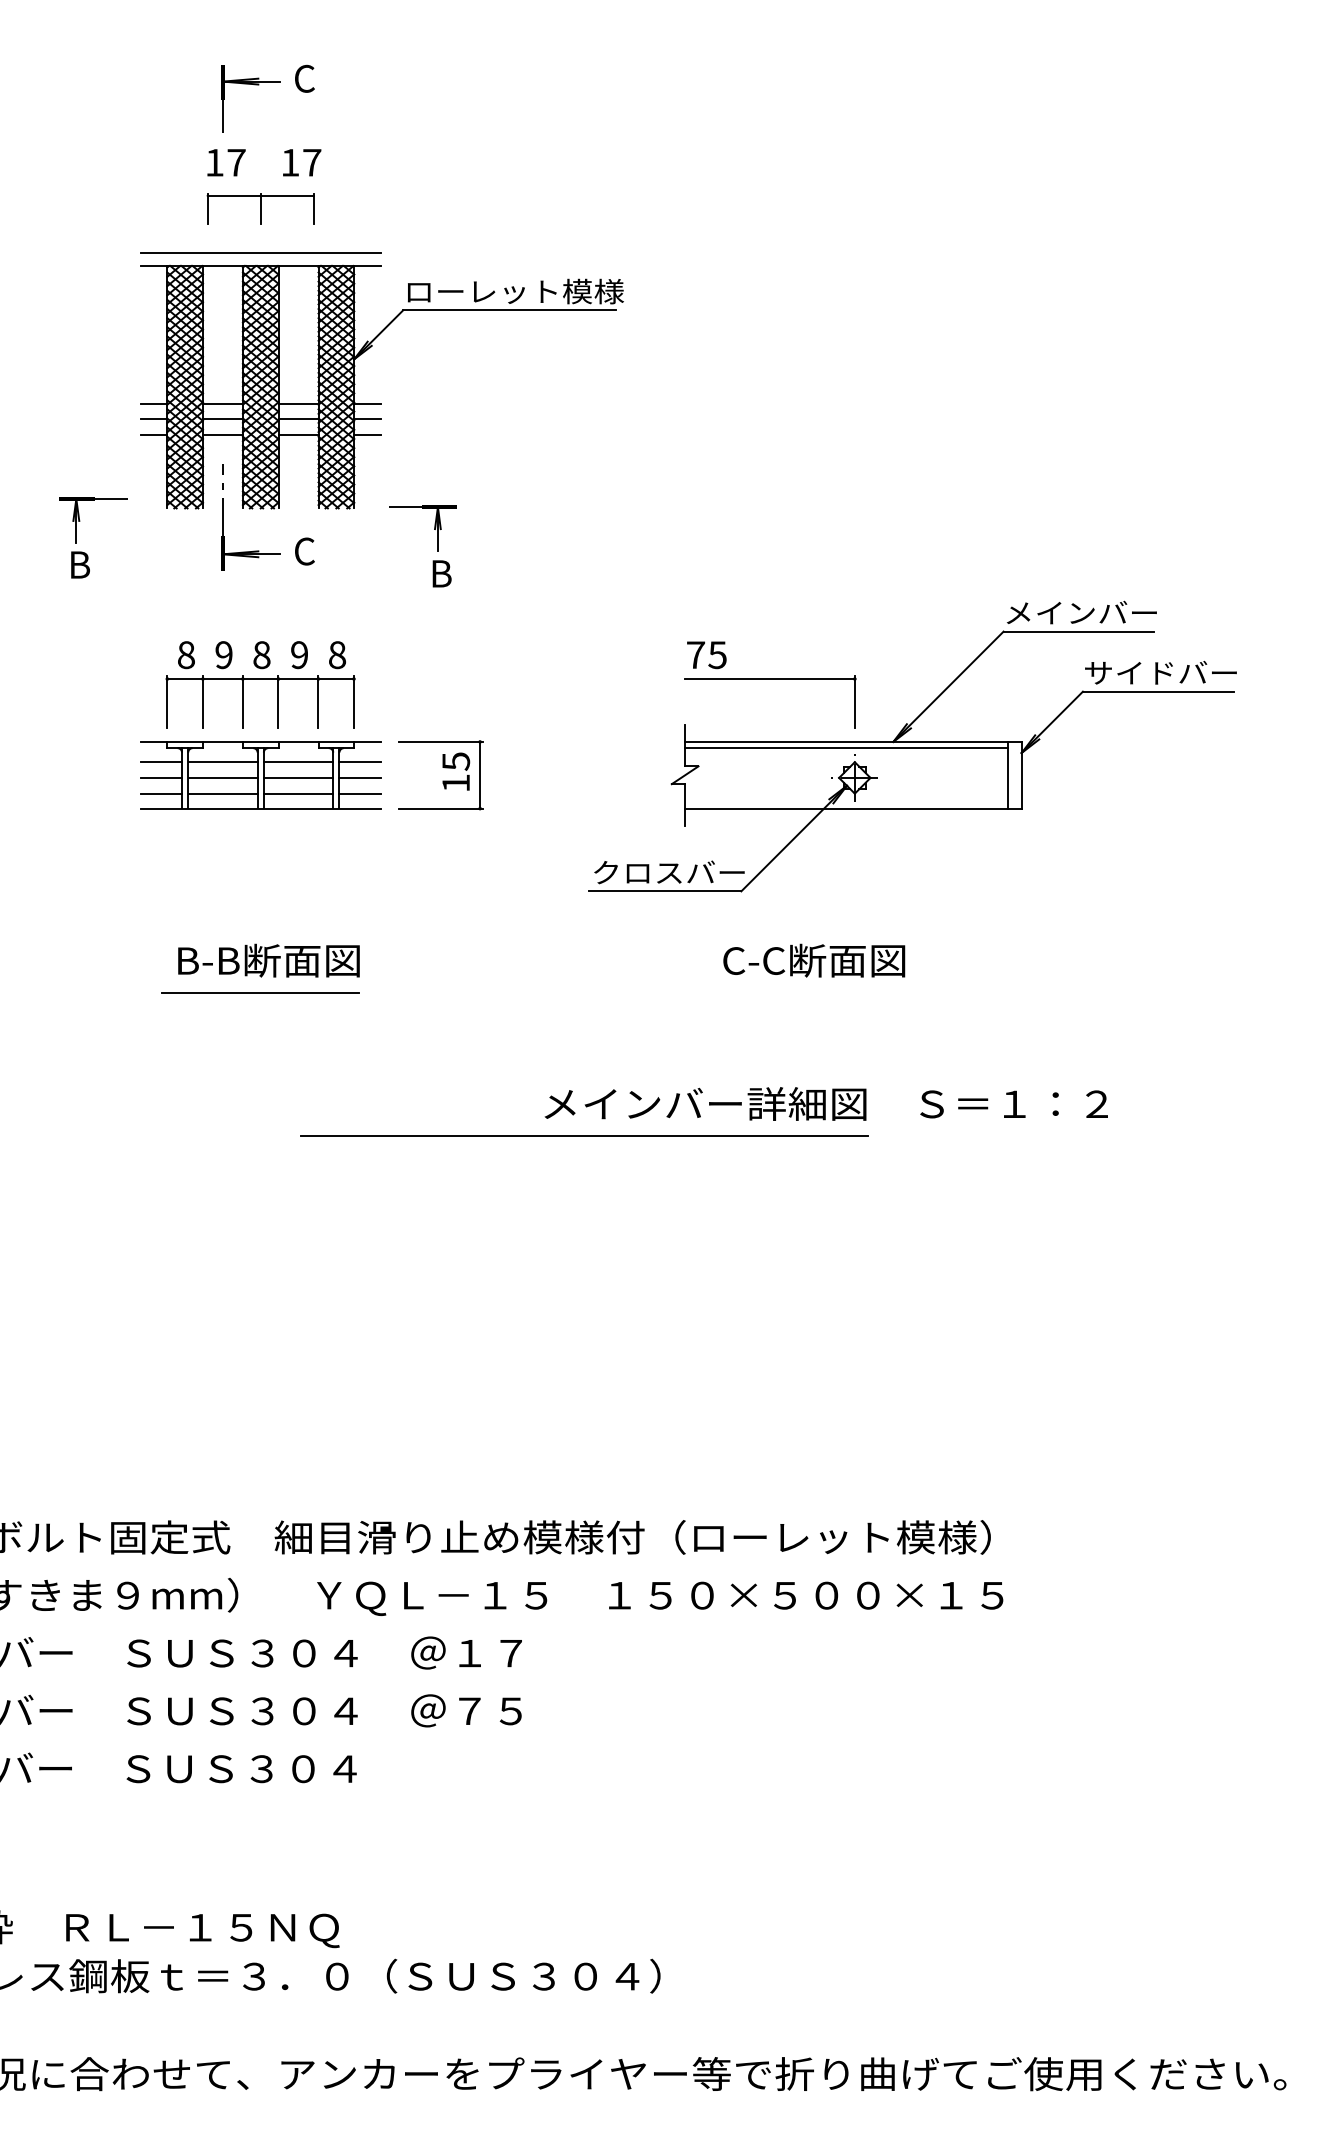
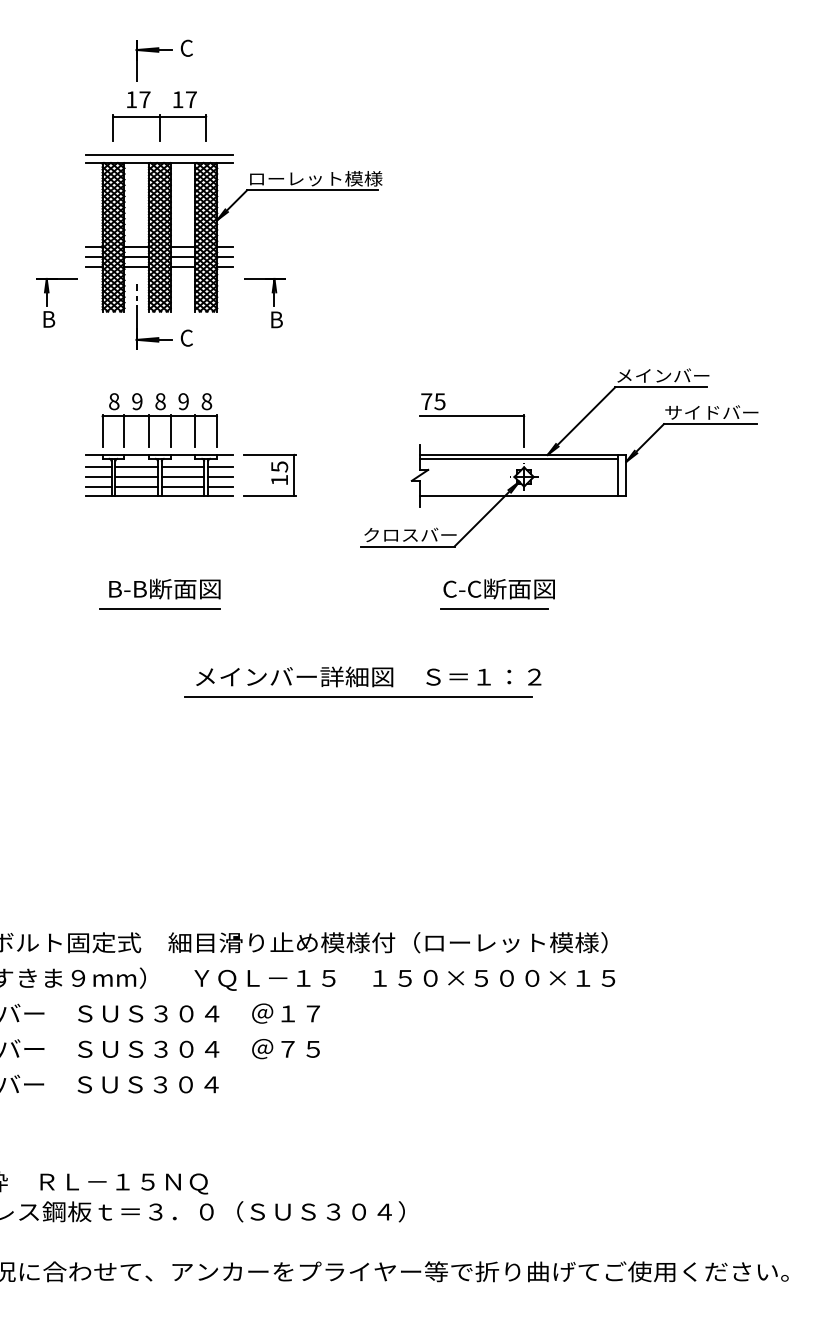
part: (260, 207) -> (159, 127), size x1.43
part: (77, 537) -> (47, 302), moved
part: (436, 547) -> (273, 303), moved
line: (806, 992) -> (494, 608), added
text: (826, 1103) -> (368, 676), moved

